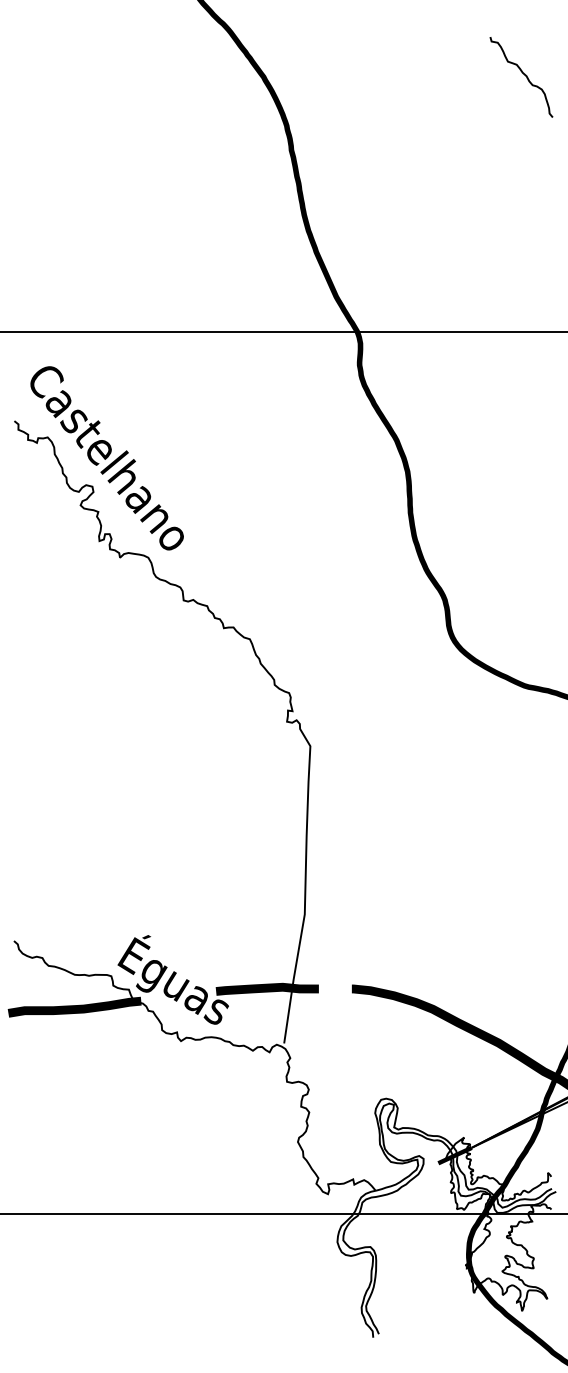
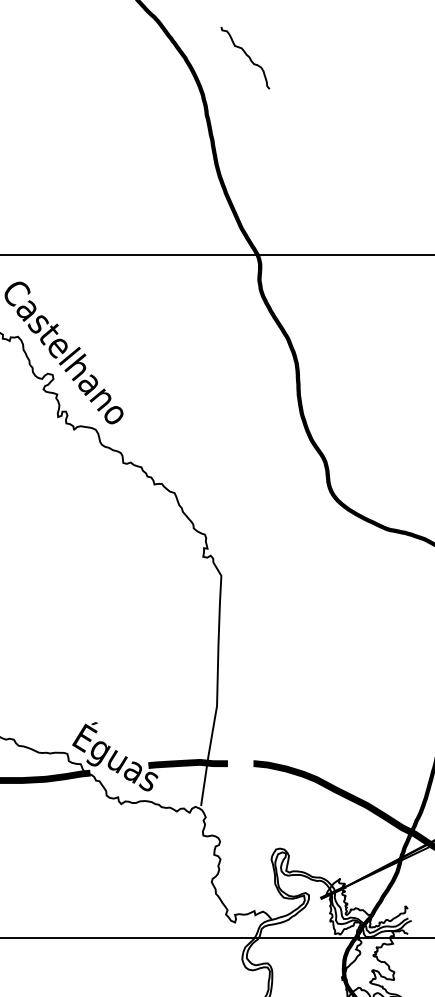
curve: (523, 74) -> (246, 55), moved

